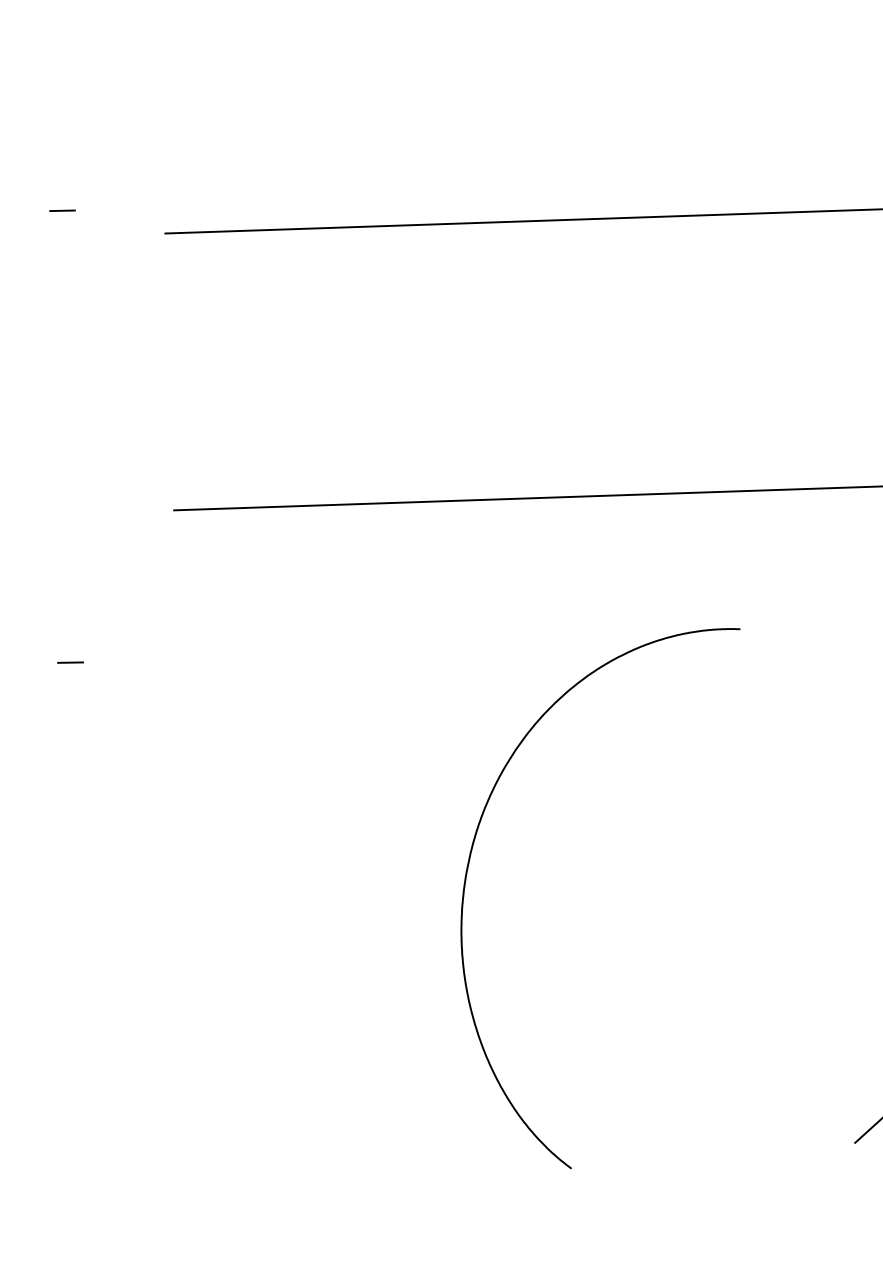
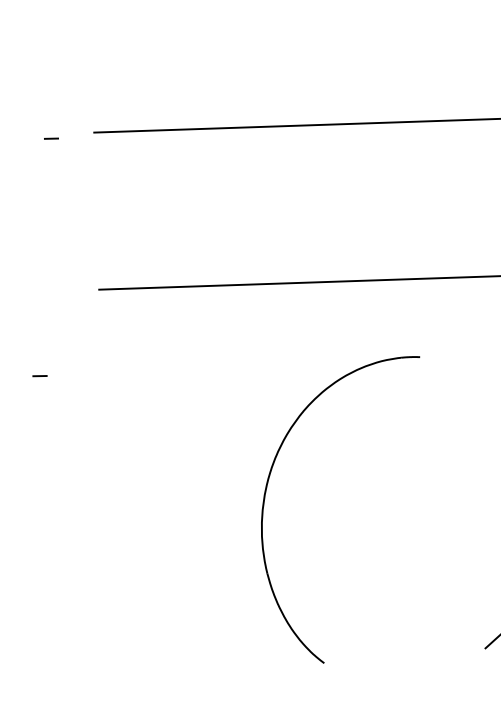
line: (62, 210) -> (51, 138), moved

